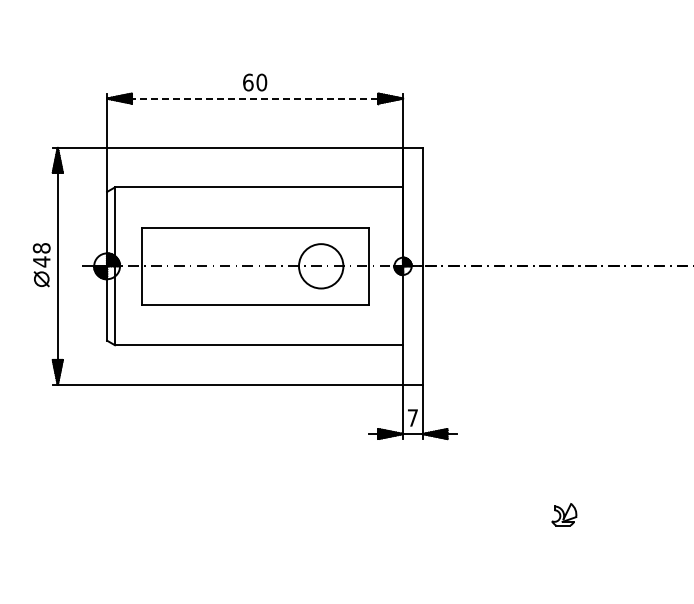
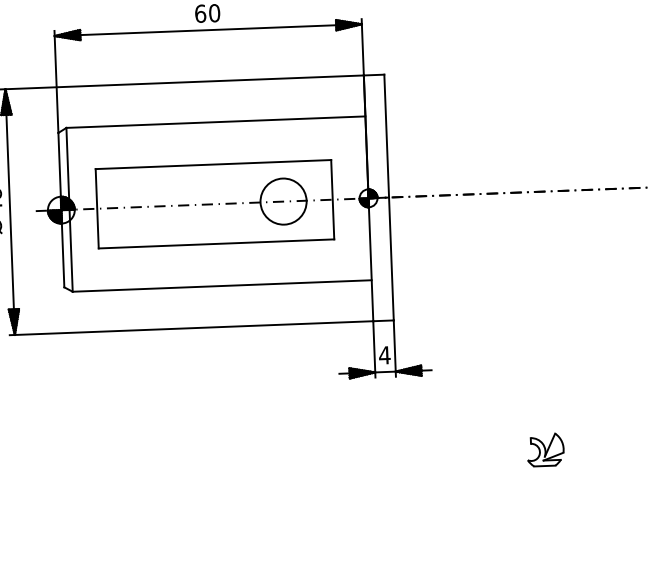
line: (255, 98) -> (208, 30), dashed -> solid
text: (412, 417) -> (384, 354), 7 -> 4
part: (564, 514) -> (546, 449), size x1.43

